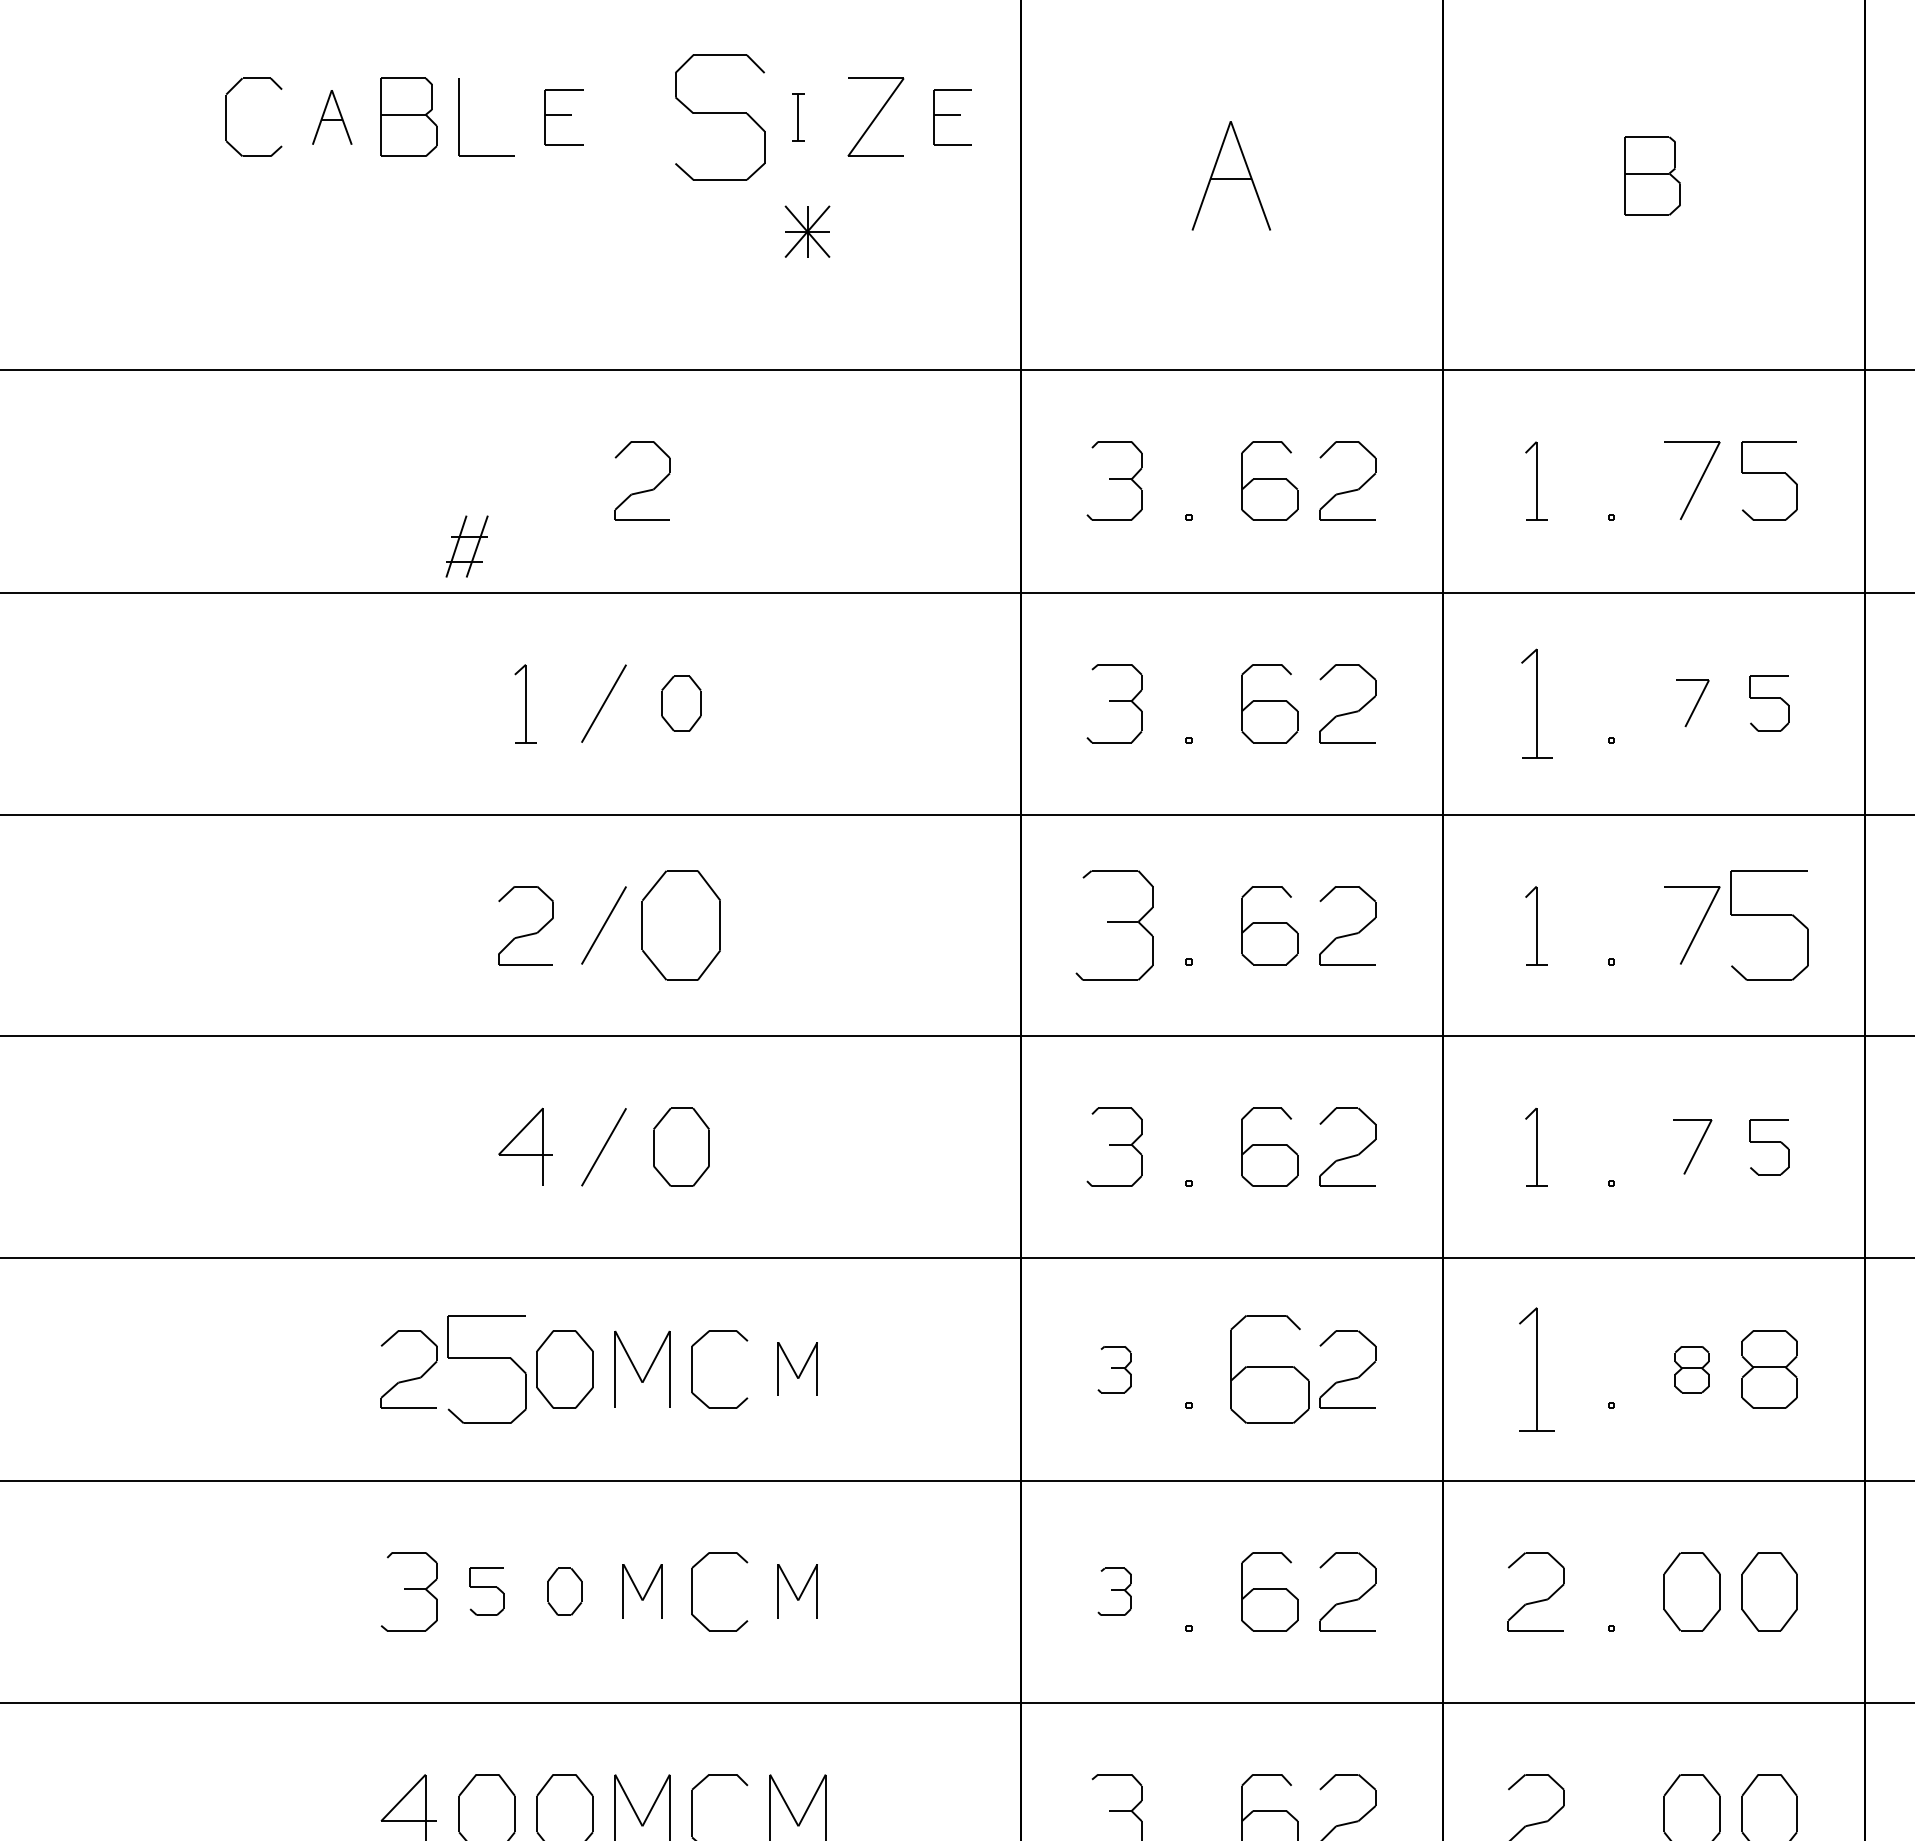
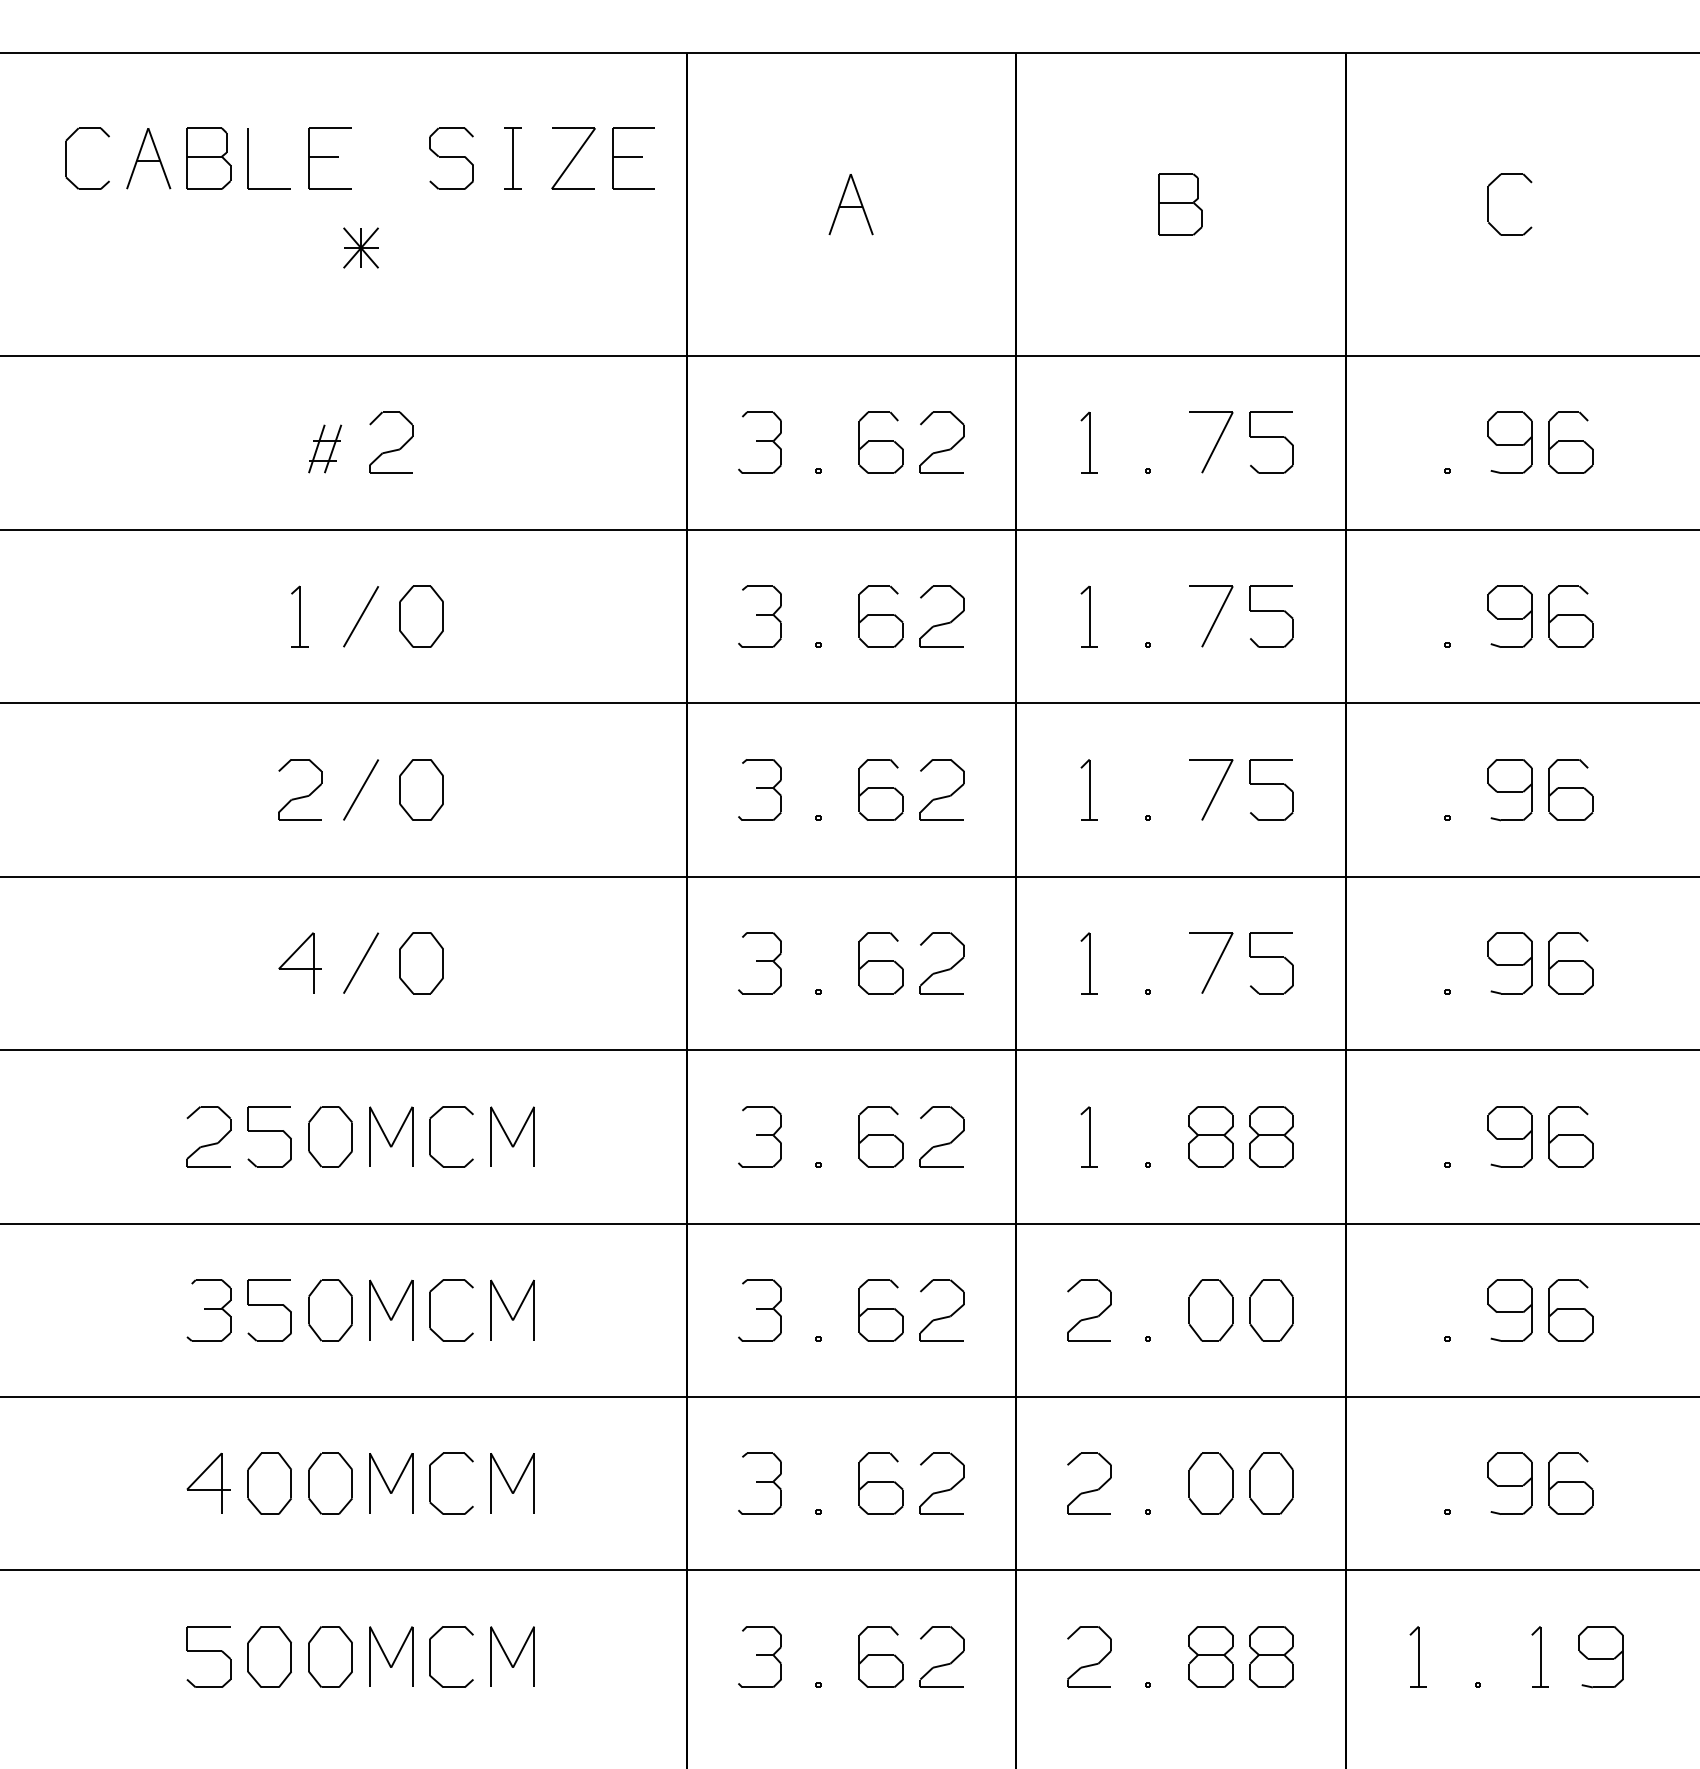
part: (331, 117) -> (148, 158), size x1.43
part: (563, 117) -> (329, 158), size x1.43
part: (719, 117) -> (451, 158), size x0.62
part: (797, 117) -> (512, 158), size x1.67
part: (952, 117) -> (633, 158), size x1.43
part: (1230, 176) -> (850, 204), size x0.71
part: (806, 231) -> (360, 247), moved
part: (467, 545) -> (325, 448), moved
part: (681, 703) -> (421, 616), size x1.43
part: (1535, 703) -> (1088, 616), size x0.71
part: (1692, 703) -> (1211, 616), size x1.67
part: (1769, 703) -> (1271, 616), size x1.43
part: (681, 924) -> (421, 789), size x0.71
part: (1114, 924) -> (759, 789), size x0.71
part: (1769, 924) -> (1271, 789), size x0.71
part: (1692, 1146) -> (1211, 962), size x1.43
part: (1769, 1147) -> (1271, 963), size x1.43
part: (486, 1369) -> (269, 1136), size x0.71
part: (797, 1369) -> (512, 1136), size x1.43
part: (1114, 1369) -> (759, 1136), size x1.67
part: (1268, 1369) -> (880, 1136), size x0.71
part: (1535, 1369) -> (1088, 1136), size x0.62
part: (1691, 1369) -> (1210, 1136), size x1.67
part: (642, 1590) -> (391, 1309), size x1.43
part: (797, 1590) -> (512, 1309), size x1.43
part: (486, 1591) -> (269, 1310), size x1.67
part: (564, 1591) -> (330, 1310), size x1.67
part: (1114, 1591) -> (759, 1310), size x1.67

